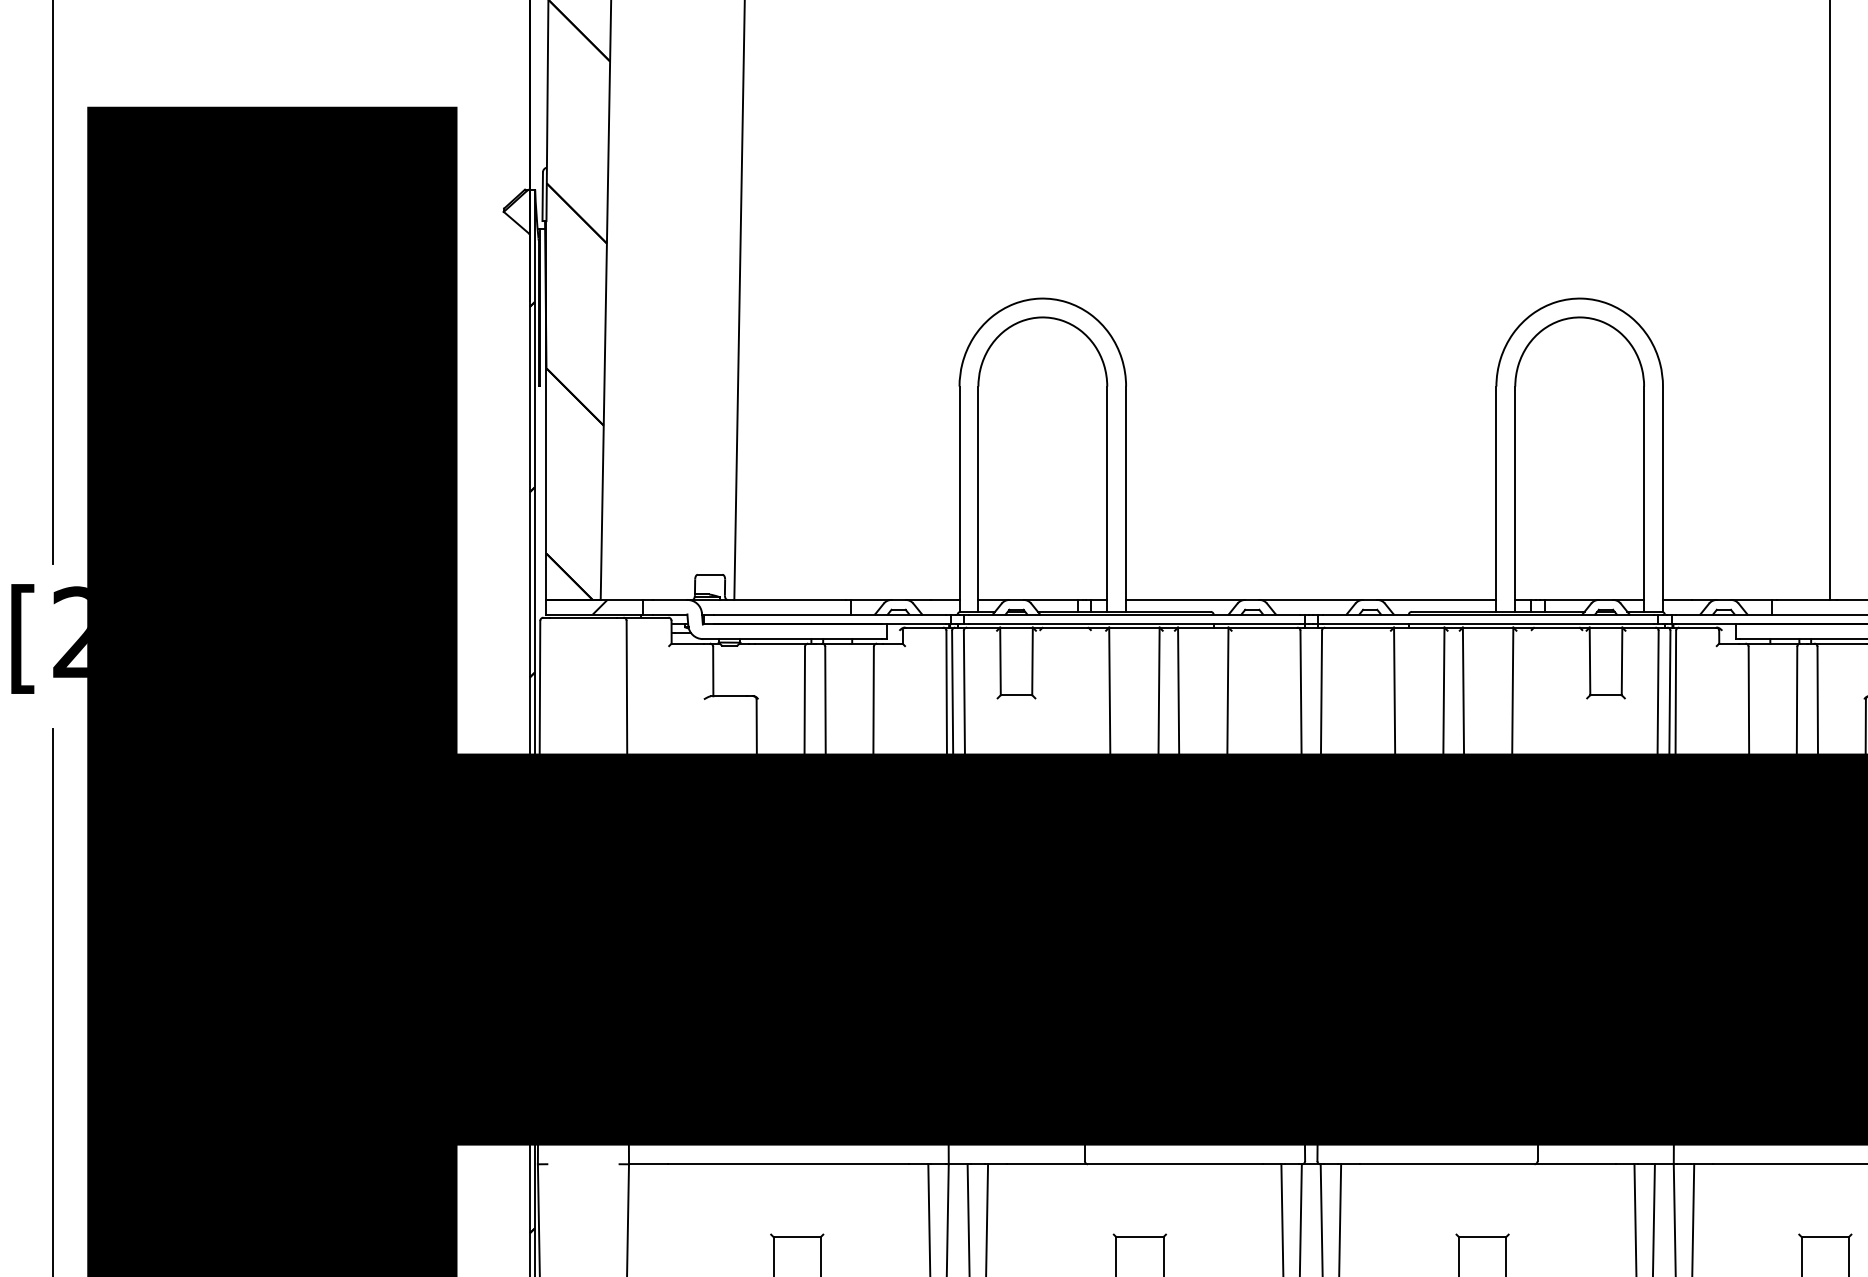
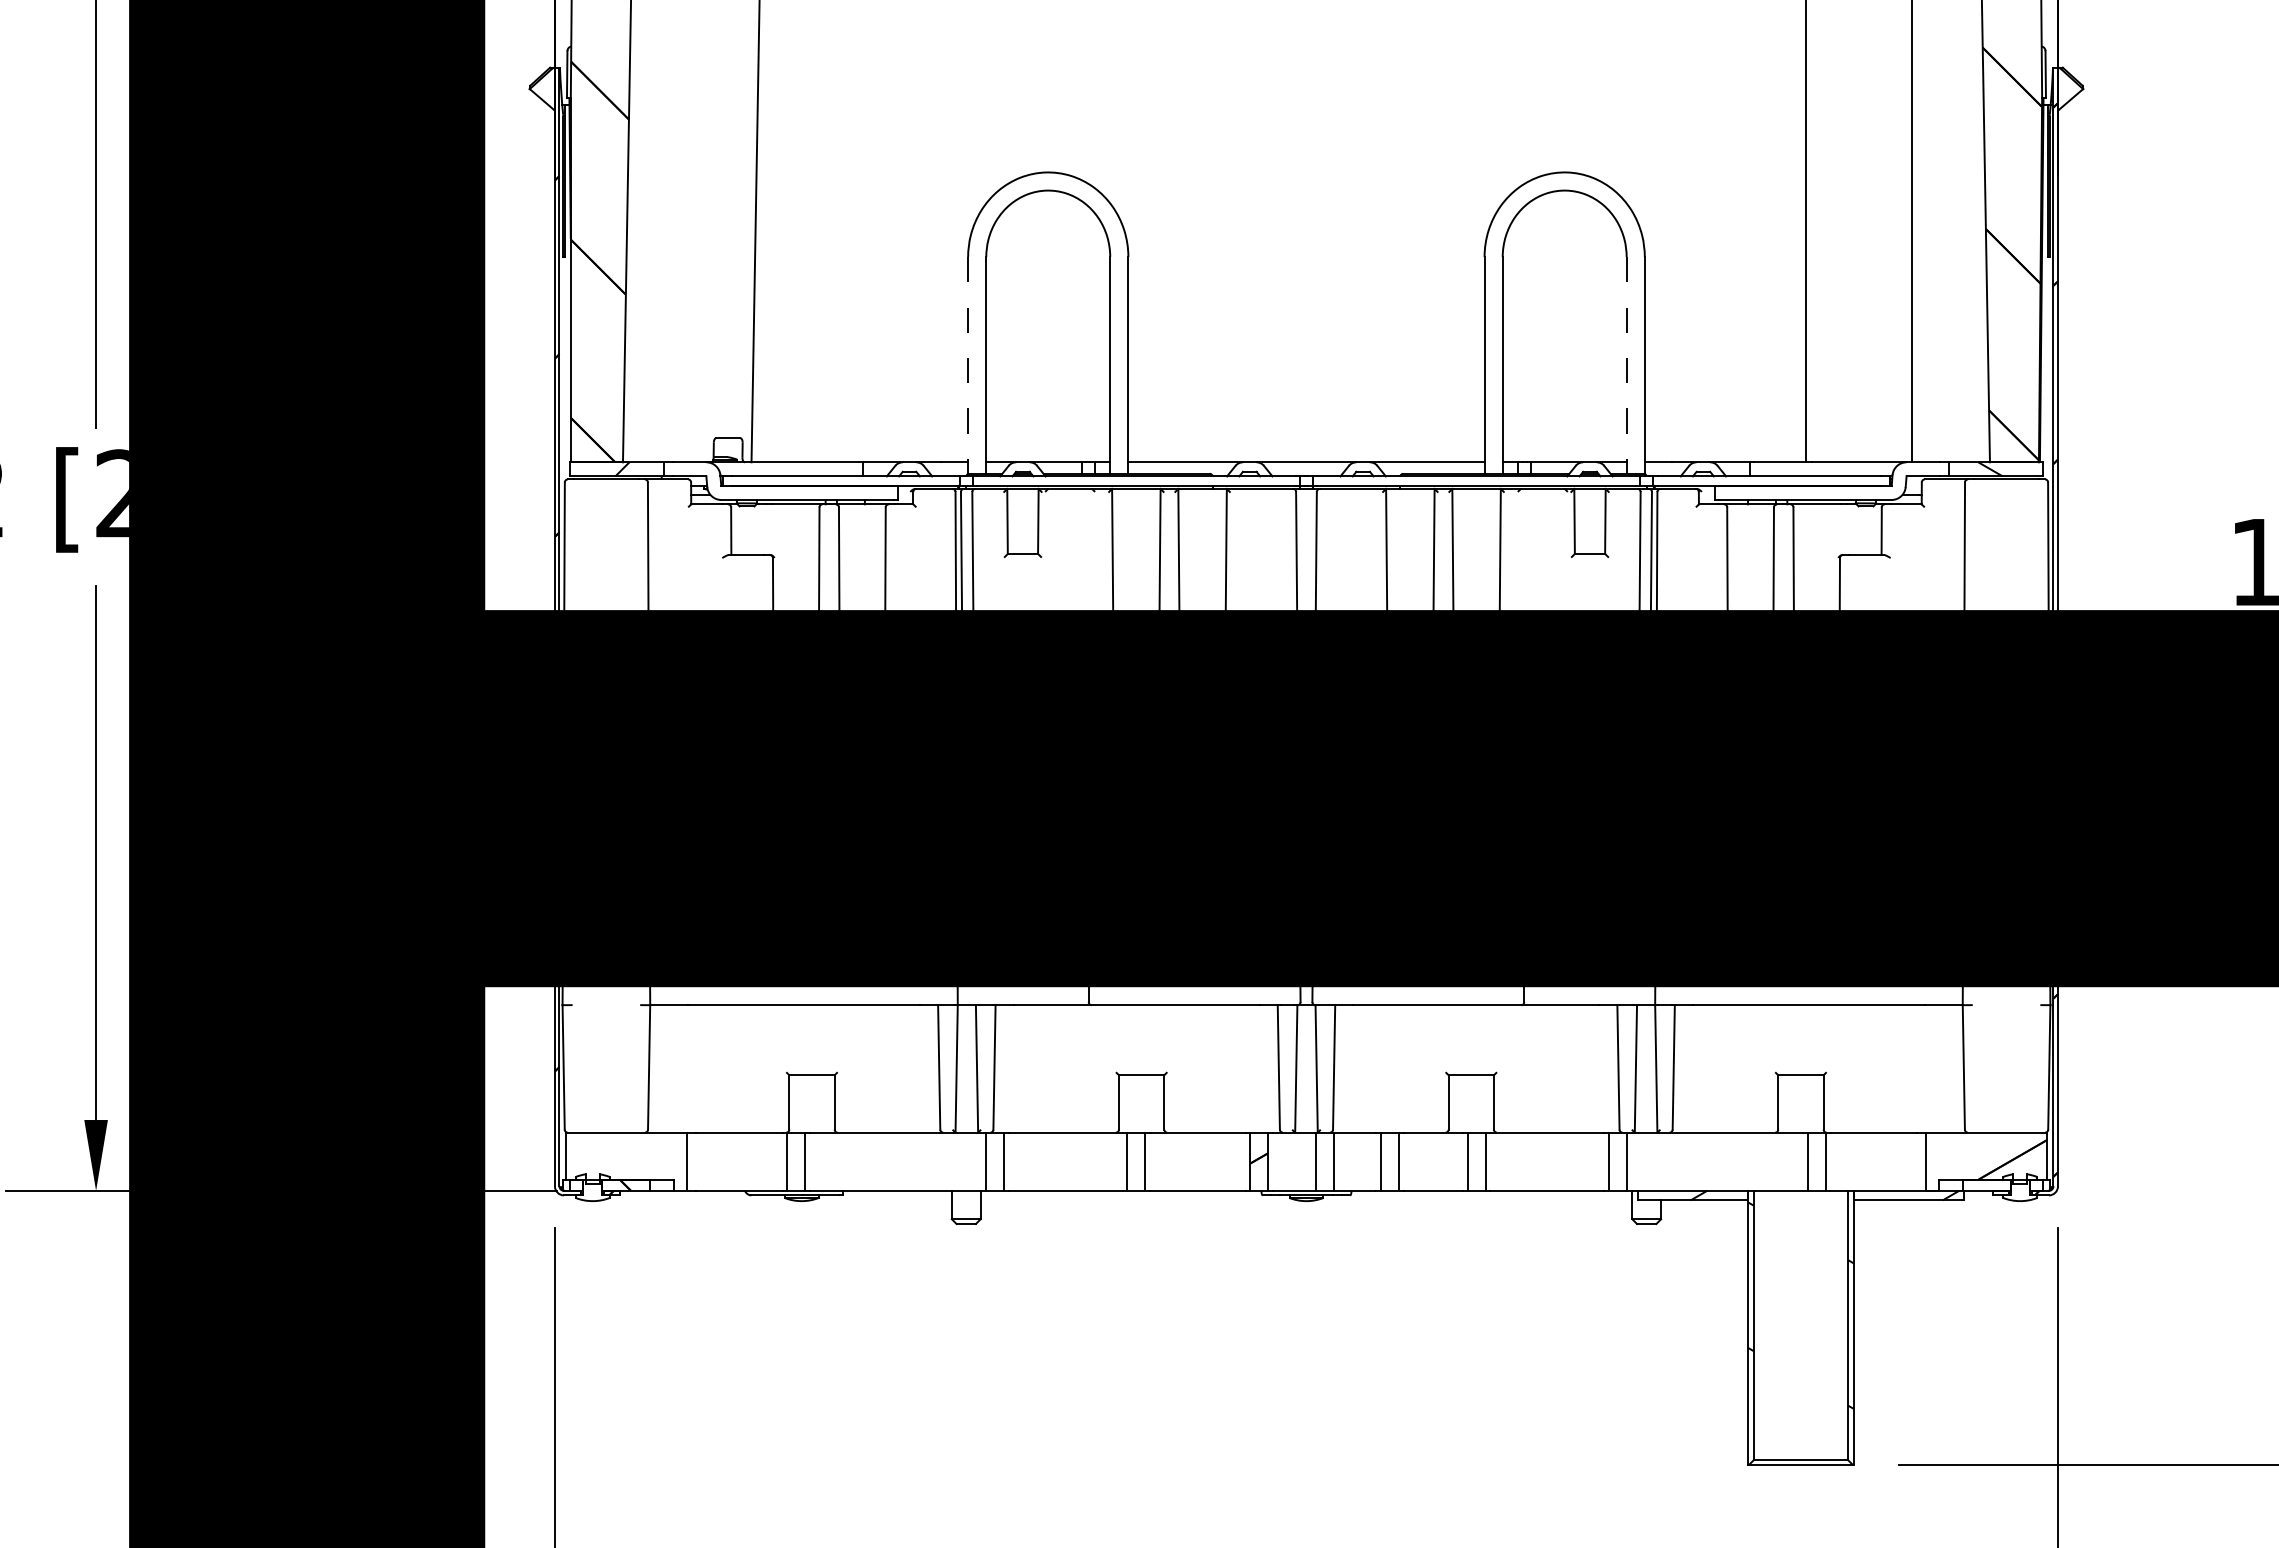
line: (1643, 499) -> (1626, 365), solid -> dashed
line: (959, 500) -> (968, 366), solid -> dashed

